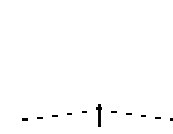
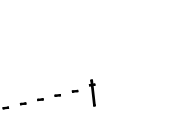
part: (135, 114) -> (136, 87), removed

